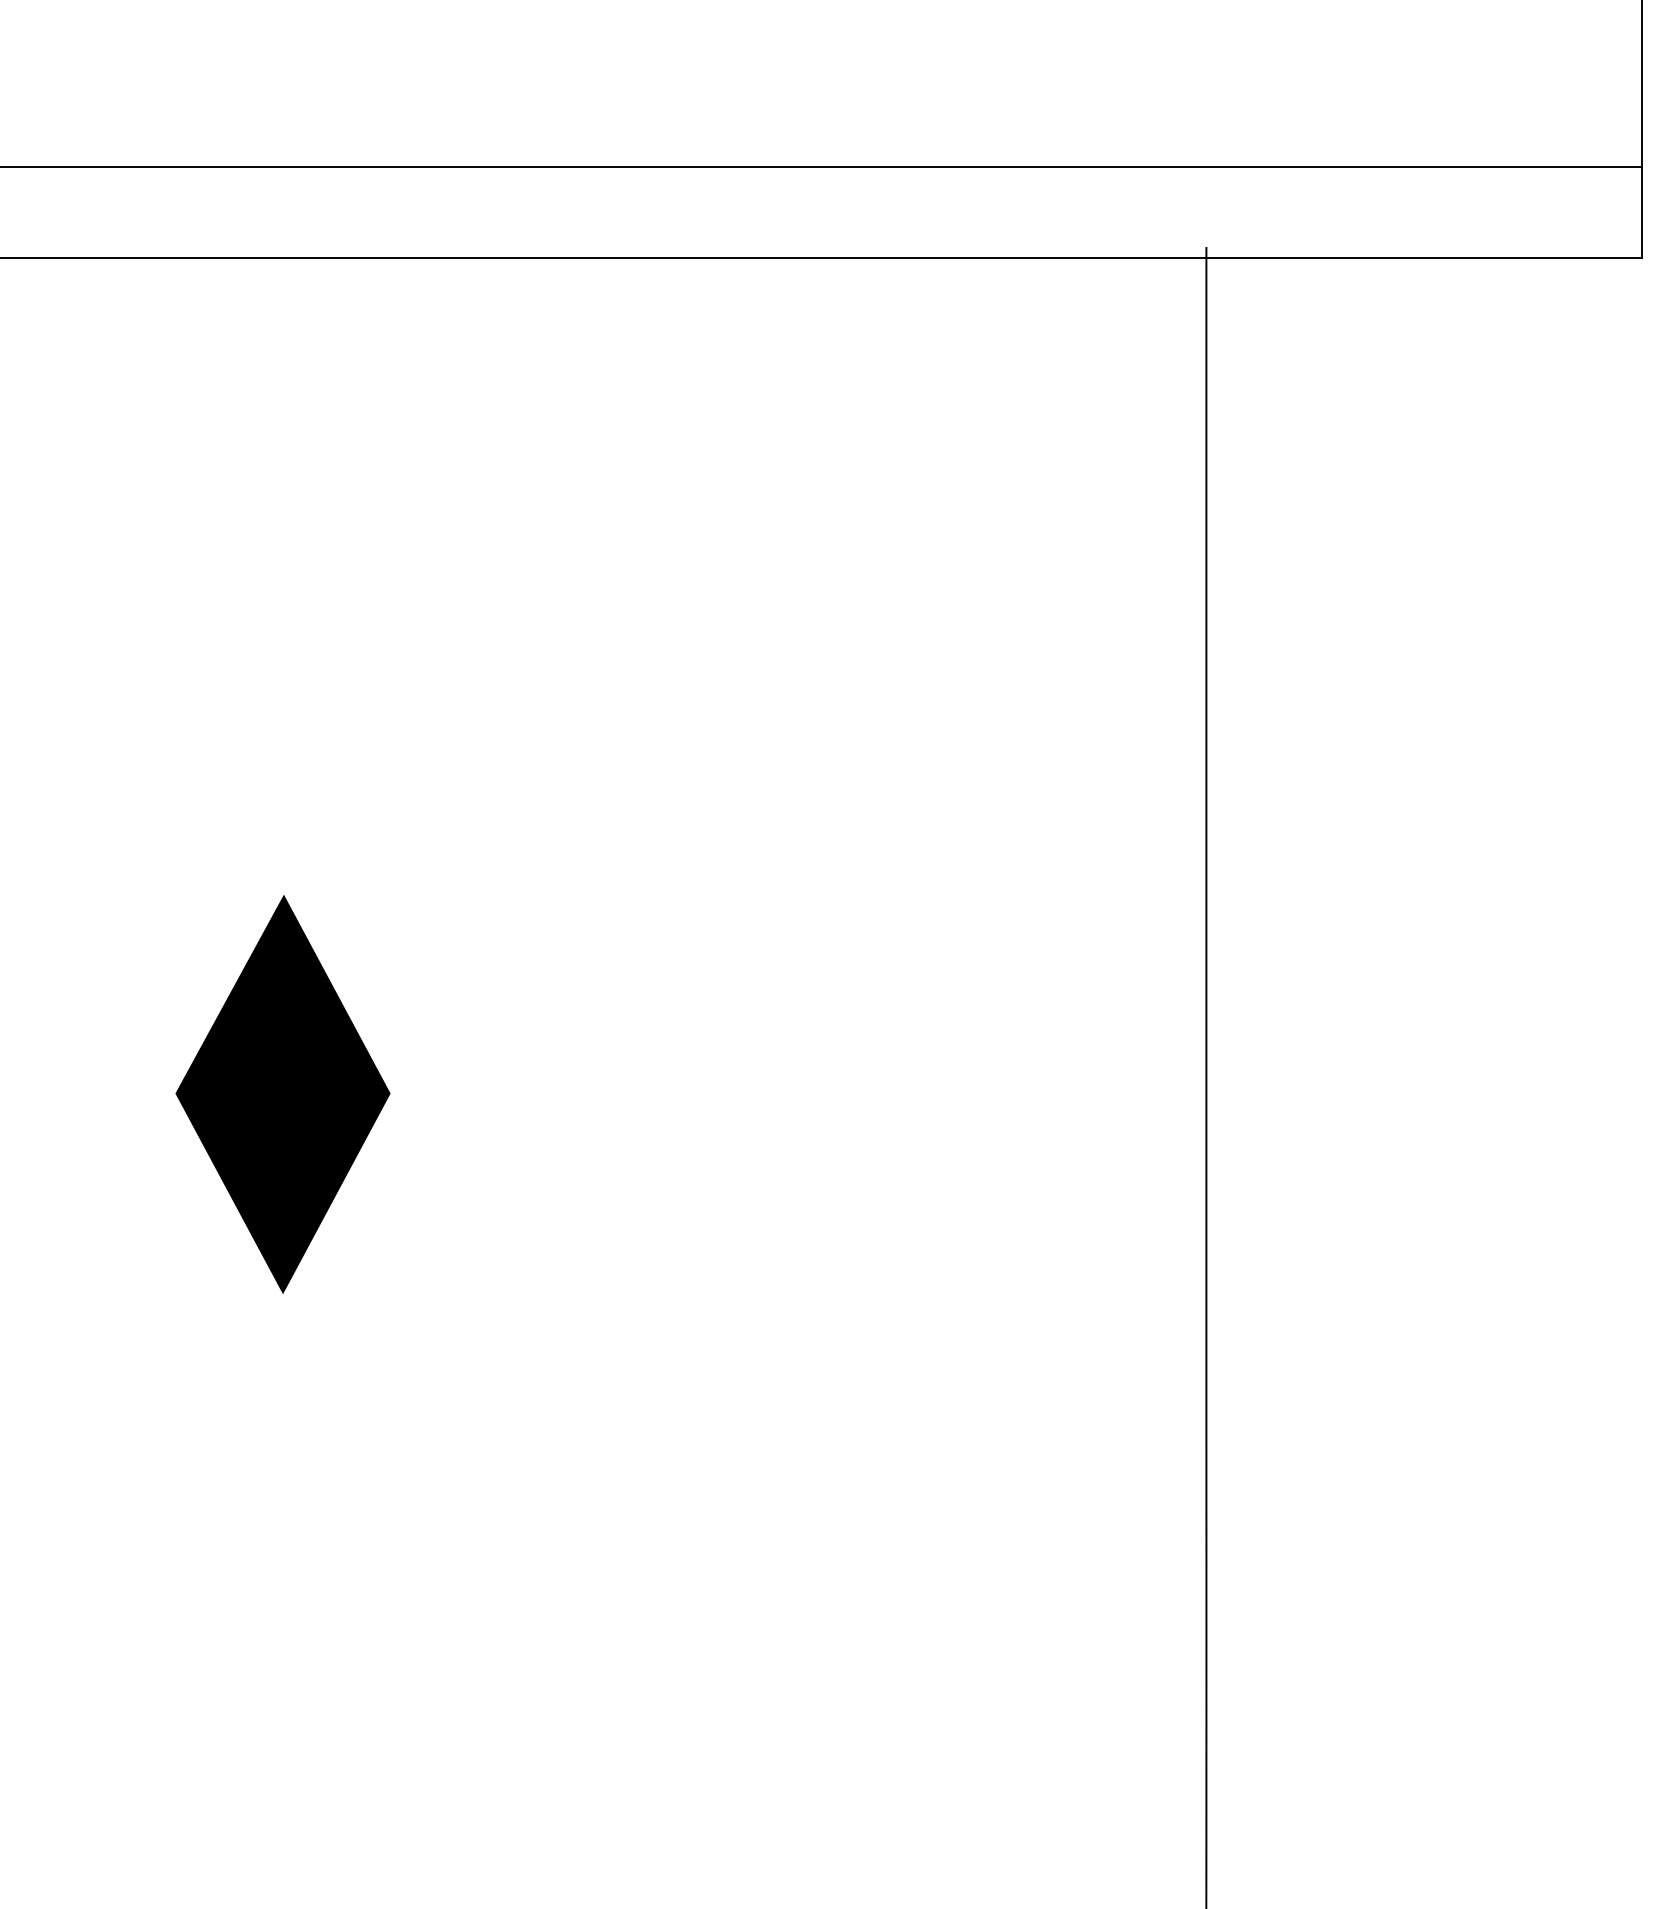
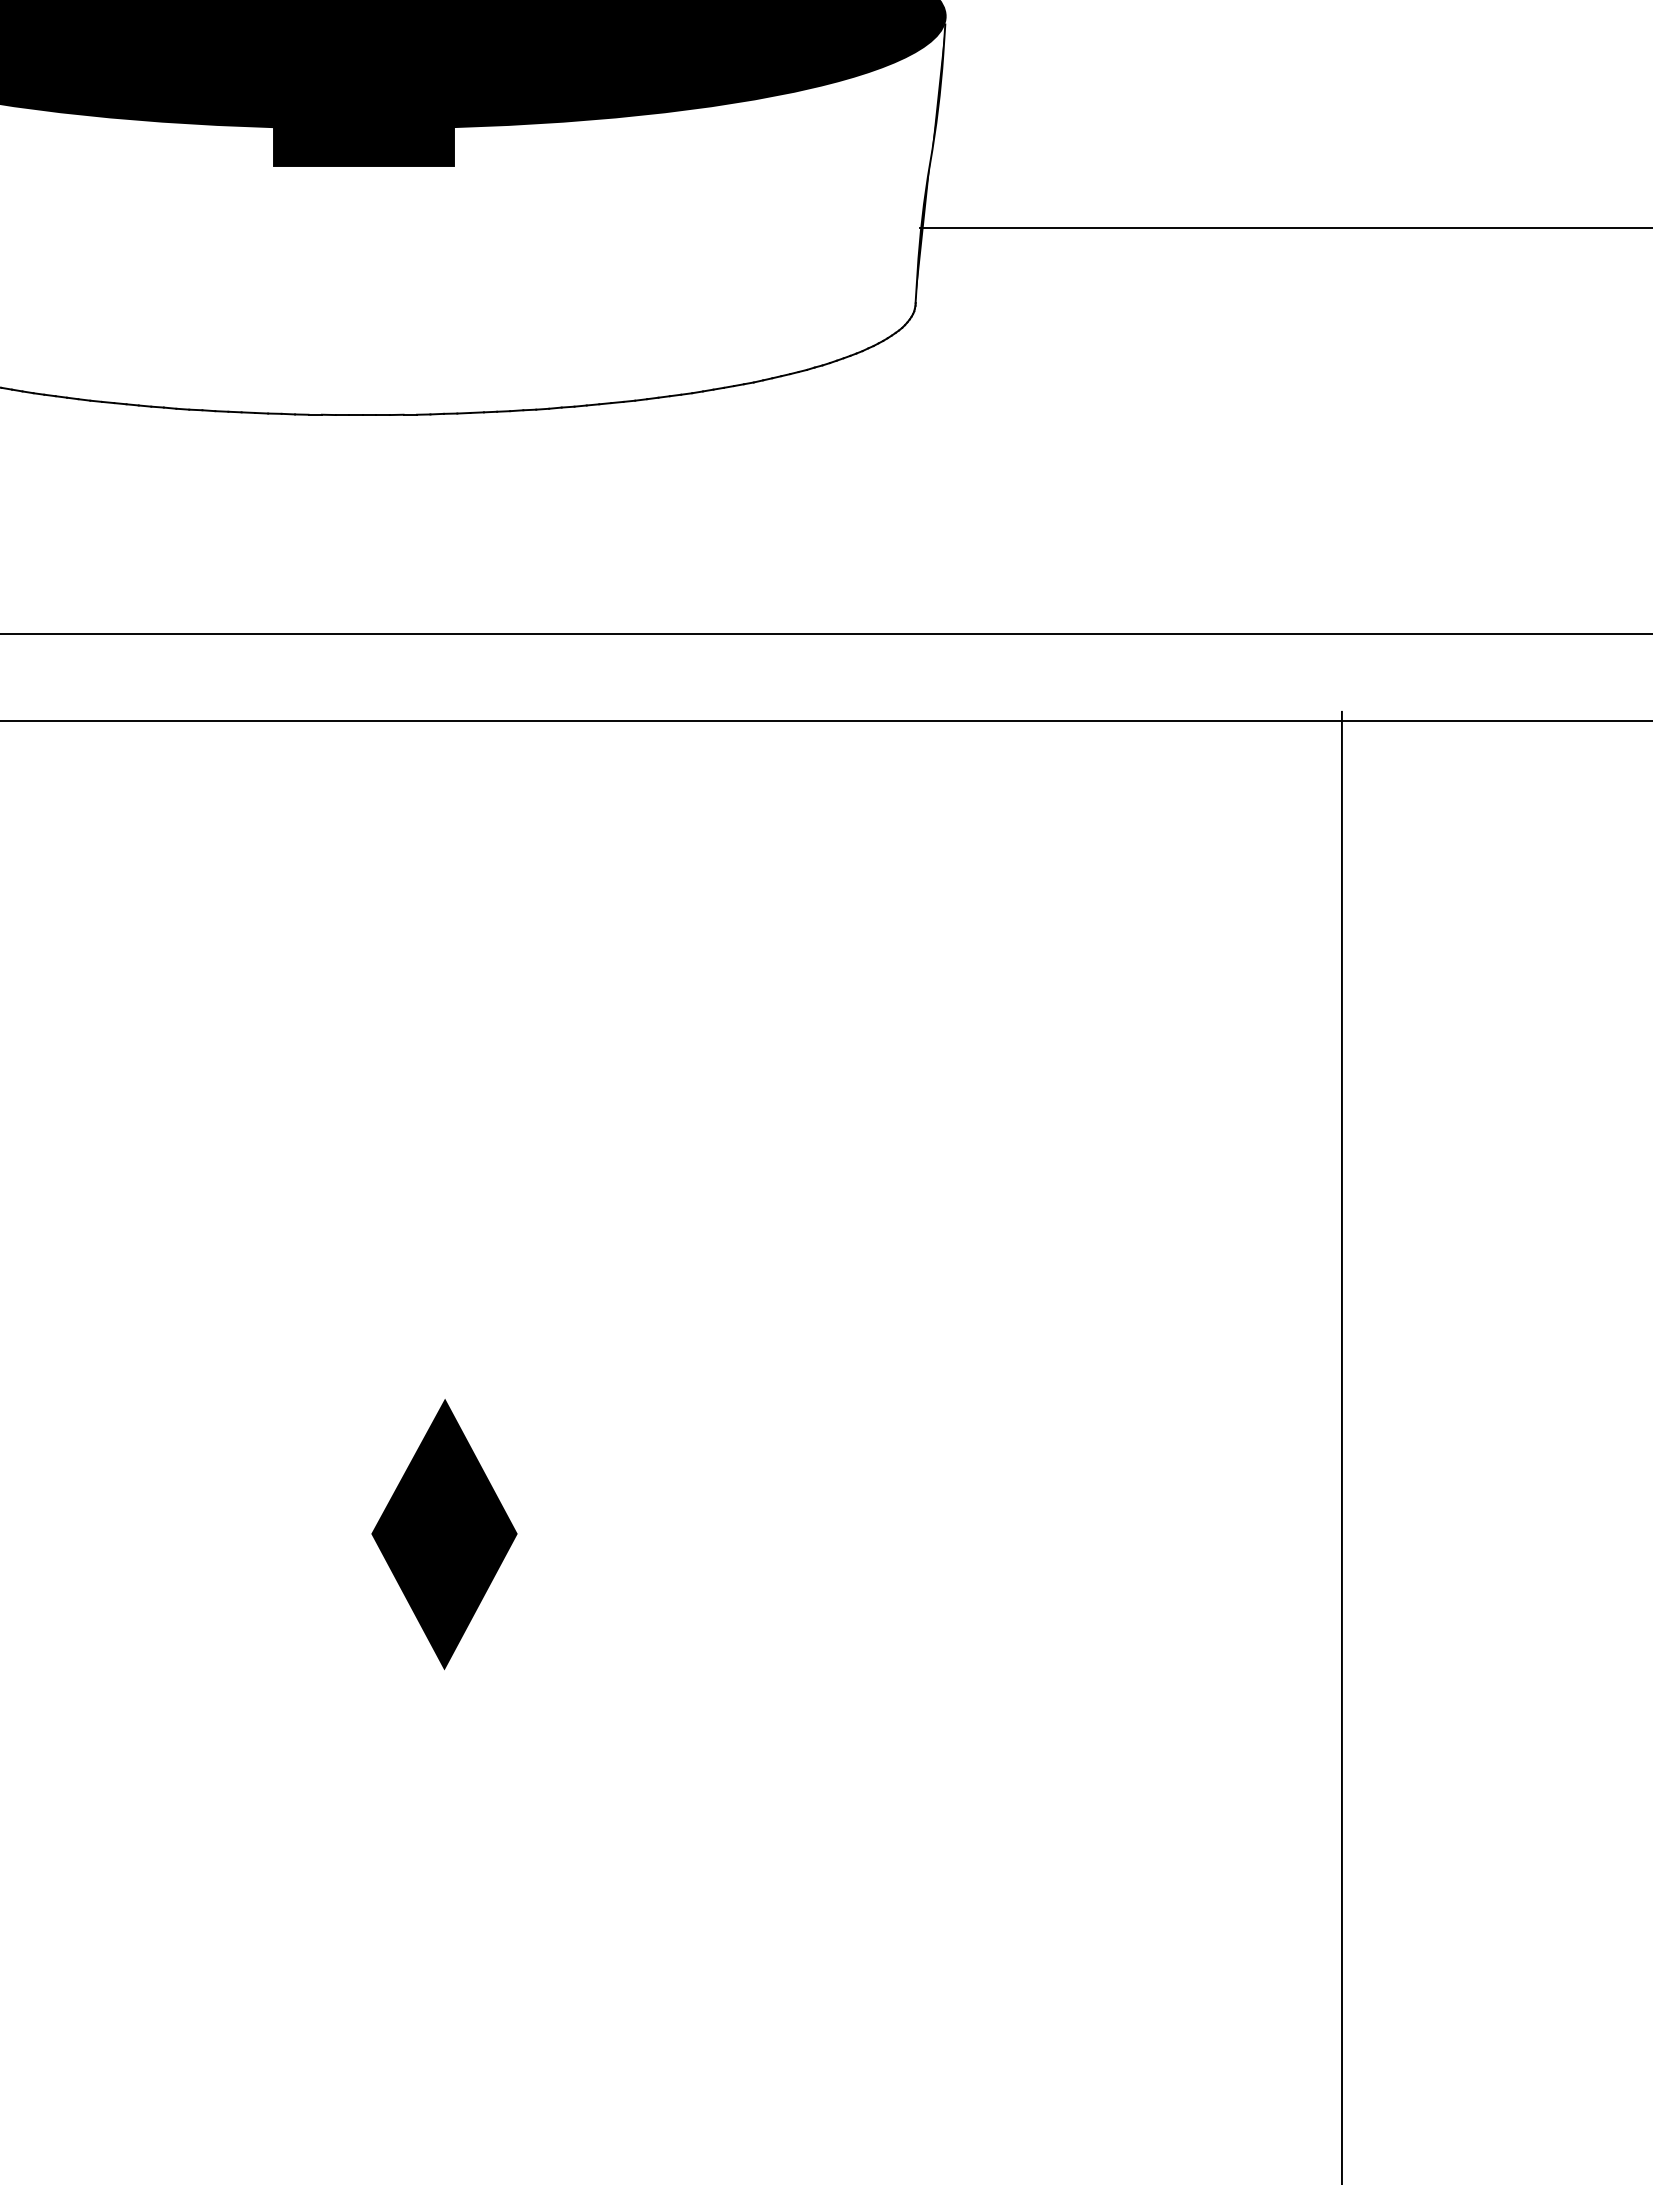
part: (283, 1094) -> (444, 1534), size x0.7

